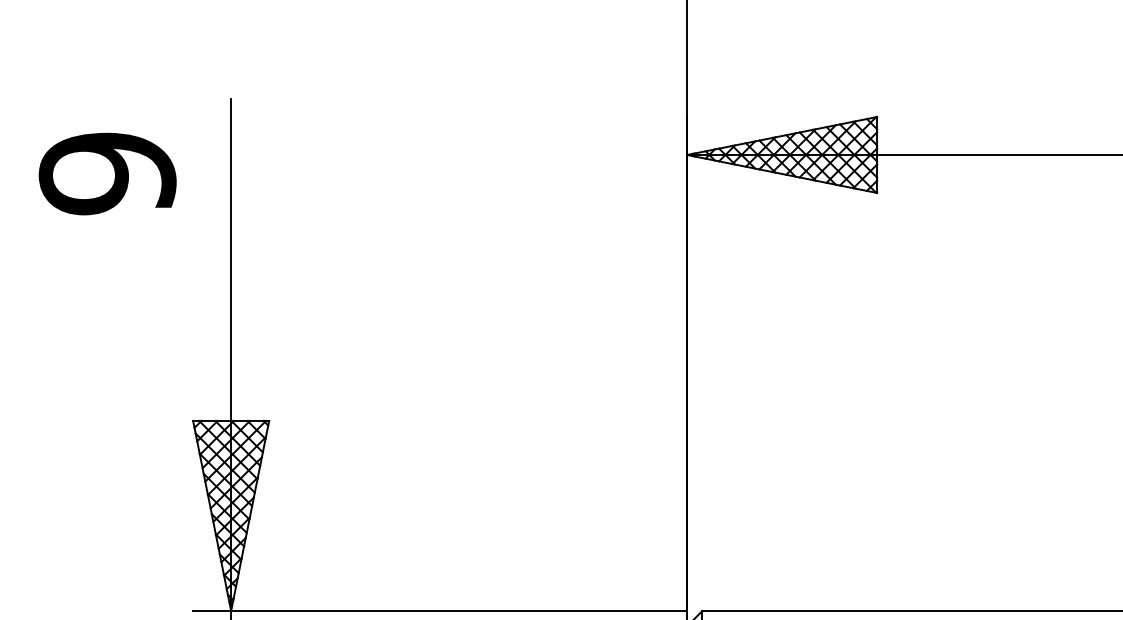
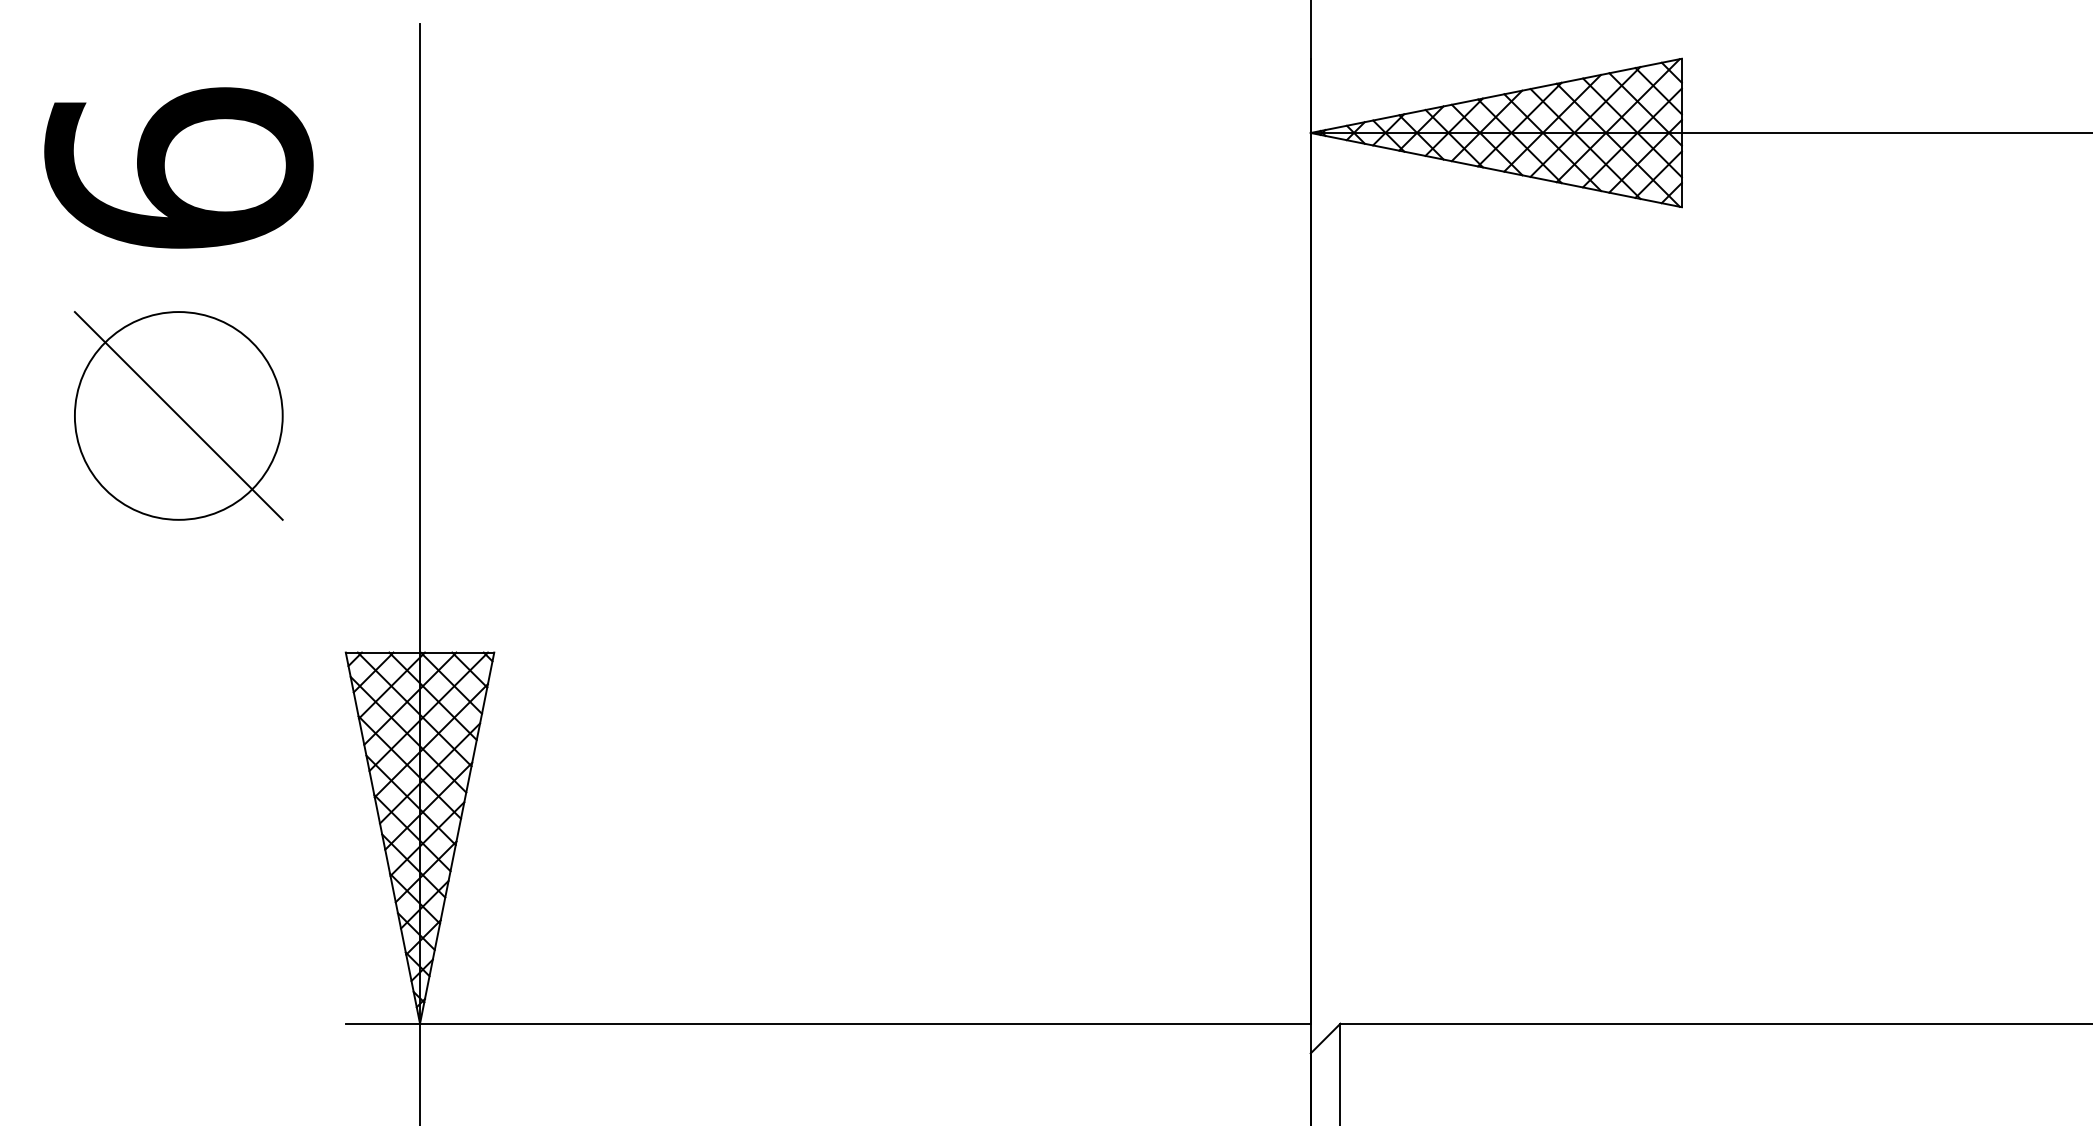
text: (107, 173) -> (178, 169), 9 -> 6
part: (107, 299) -> (178, 415), added

